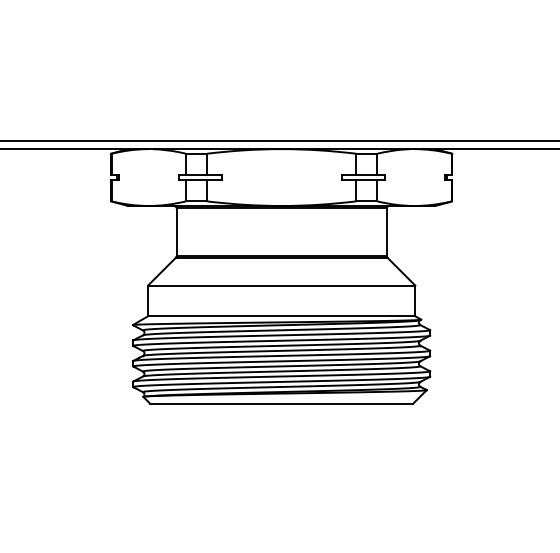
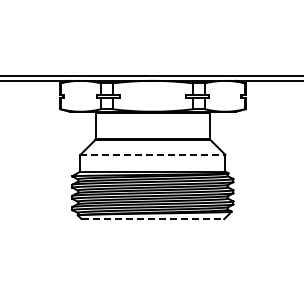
line: (280, 284) -> (152, 154), solid -> dashed
line: (282, 404) -> (153, 219), solid -> dashed

